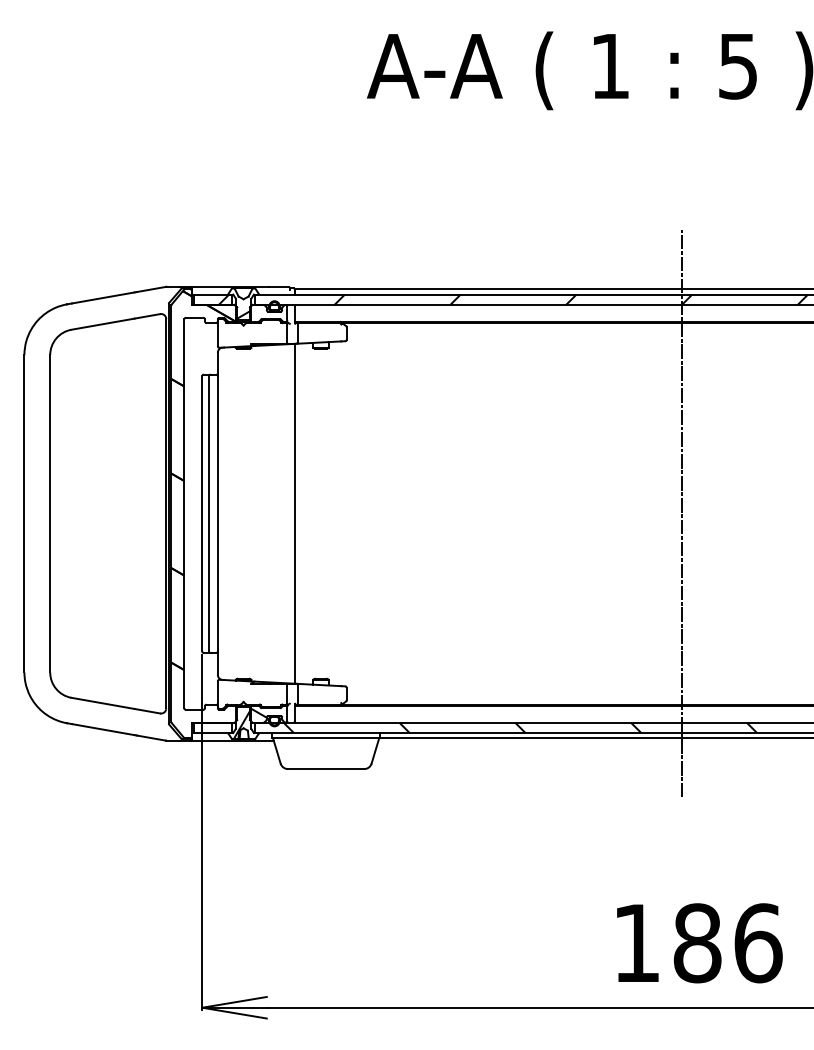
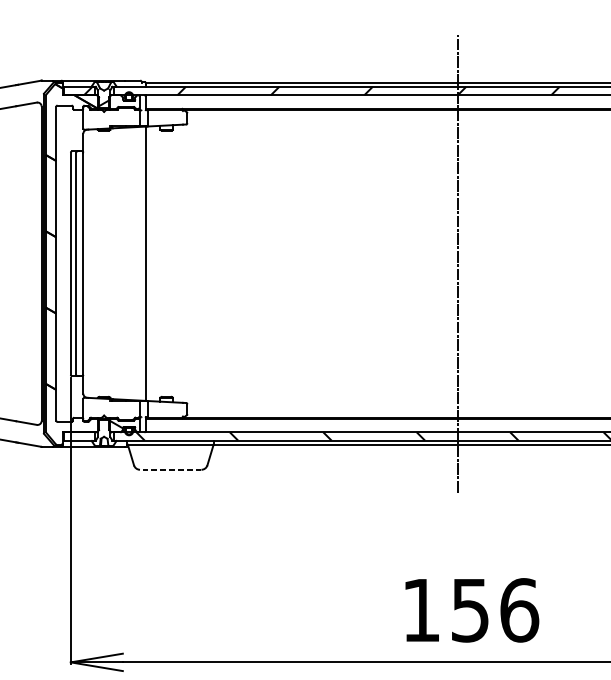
hatch: (242, 723) -> (103, 432), removed
line: (325, 769) -> (170, 470), solid -> dashed
text: (697, 943) -> (470, 610), 186 -> 156

